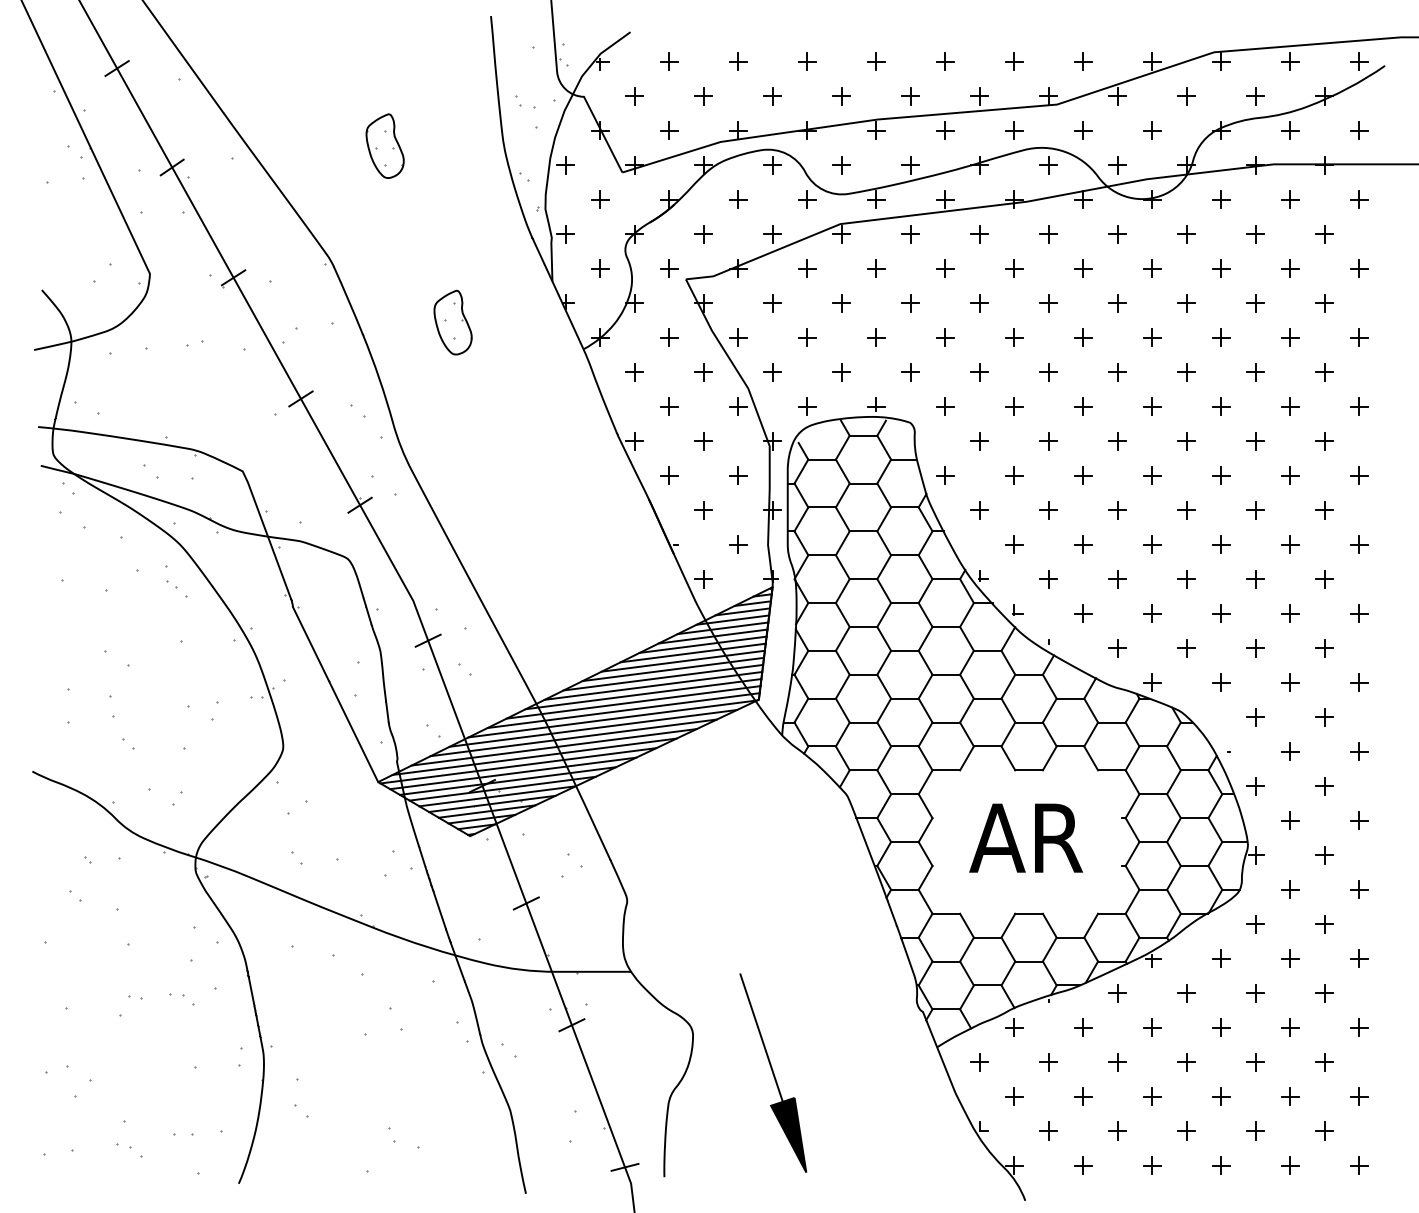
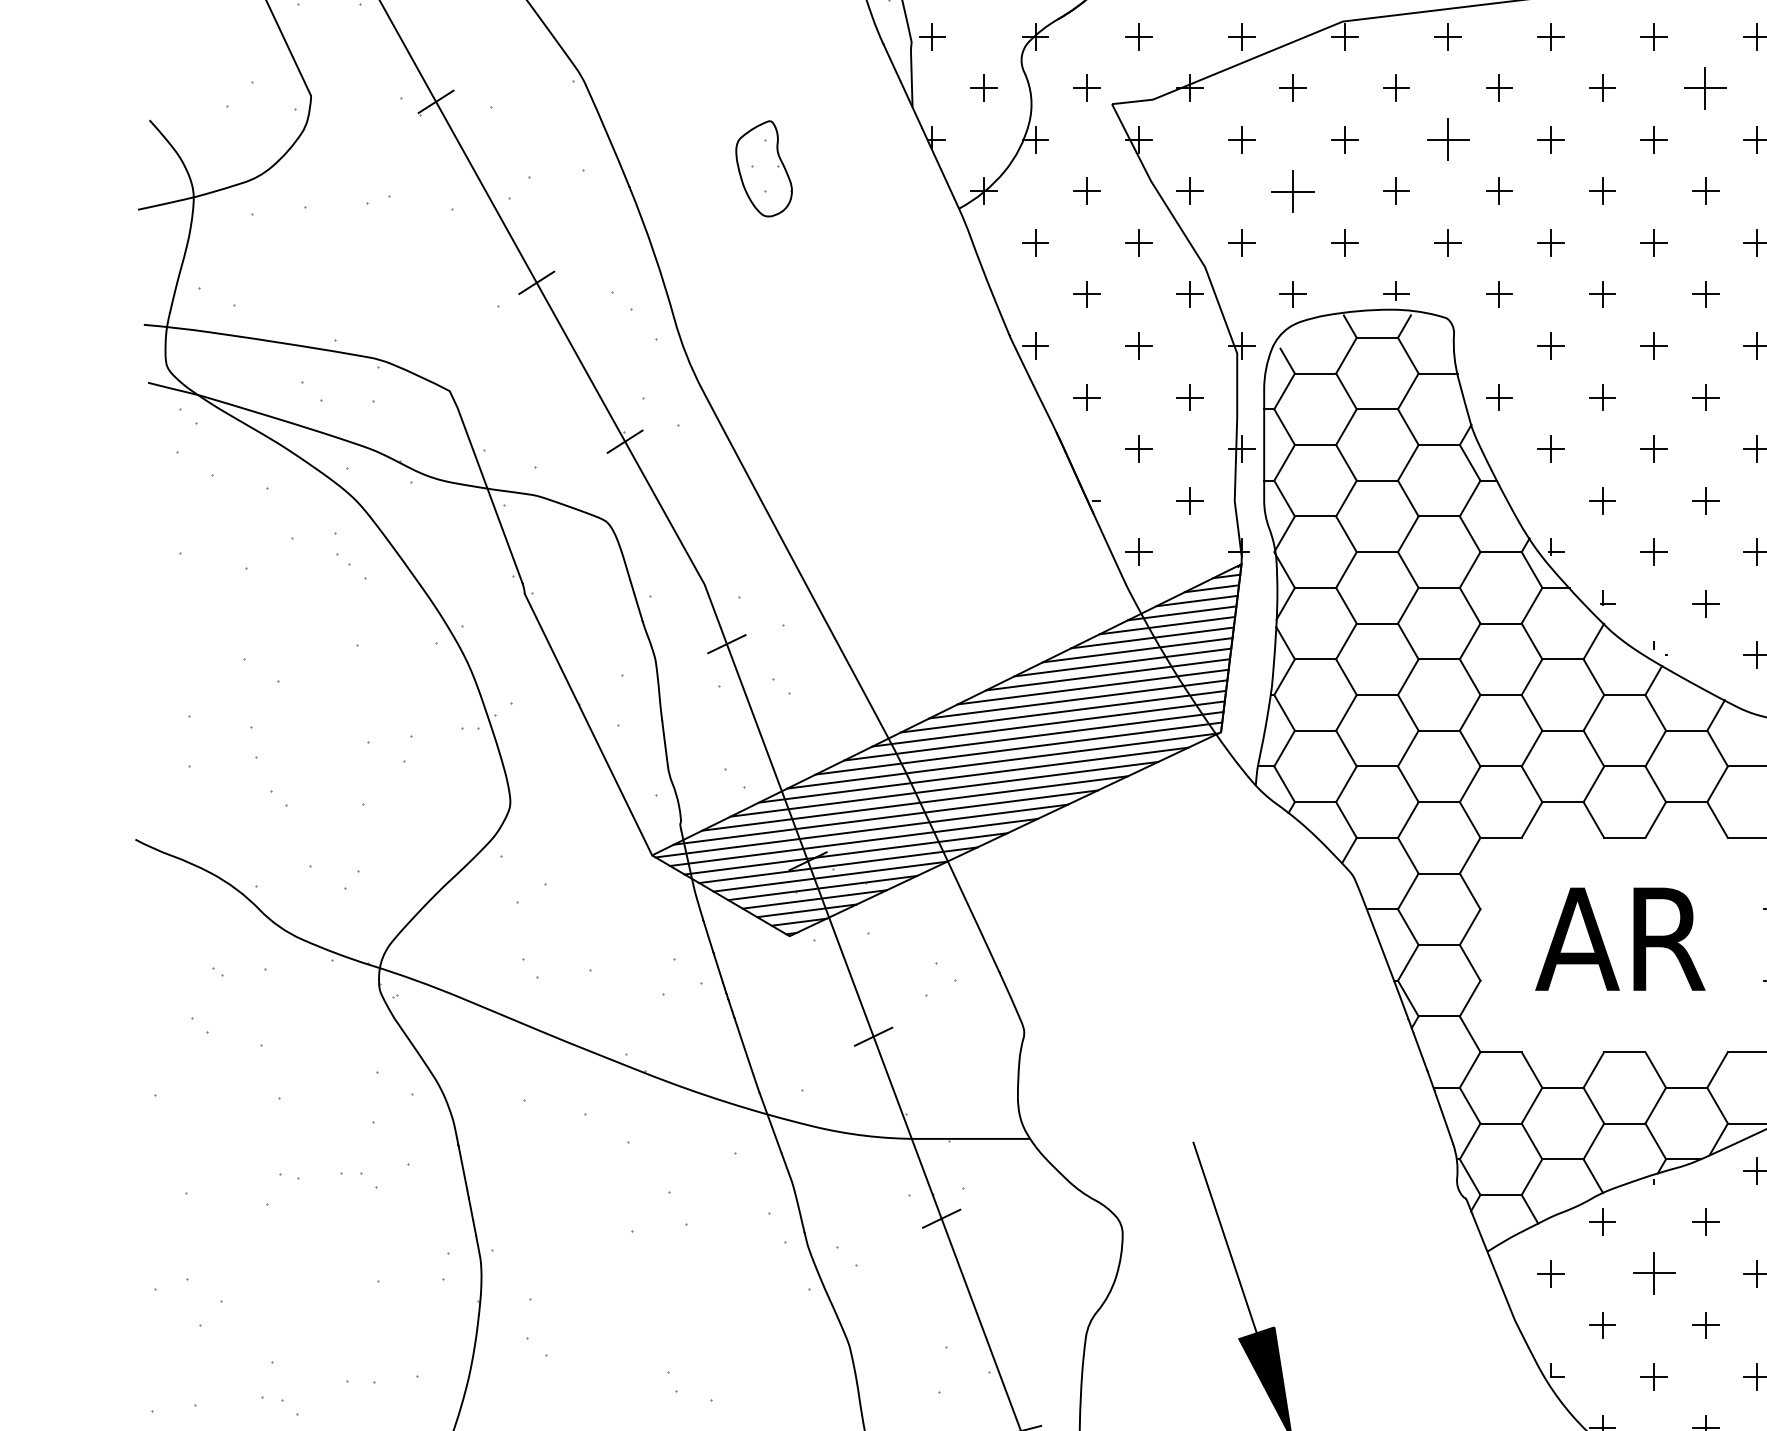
part: (1083, 268) -> (1706, 87), size x1.6
part: (910, 303) -> (1447, 140), size x1.6
part: (807, 337) -> (1293, 191), size x1.6
part: (1048, 1062) -> (1653, 1274), size x1.6

